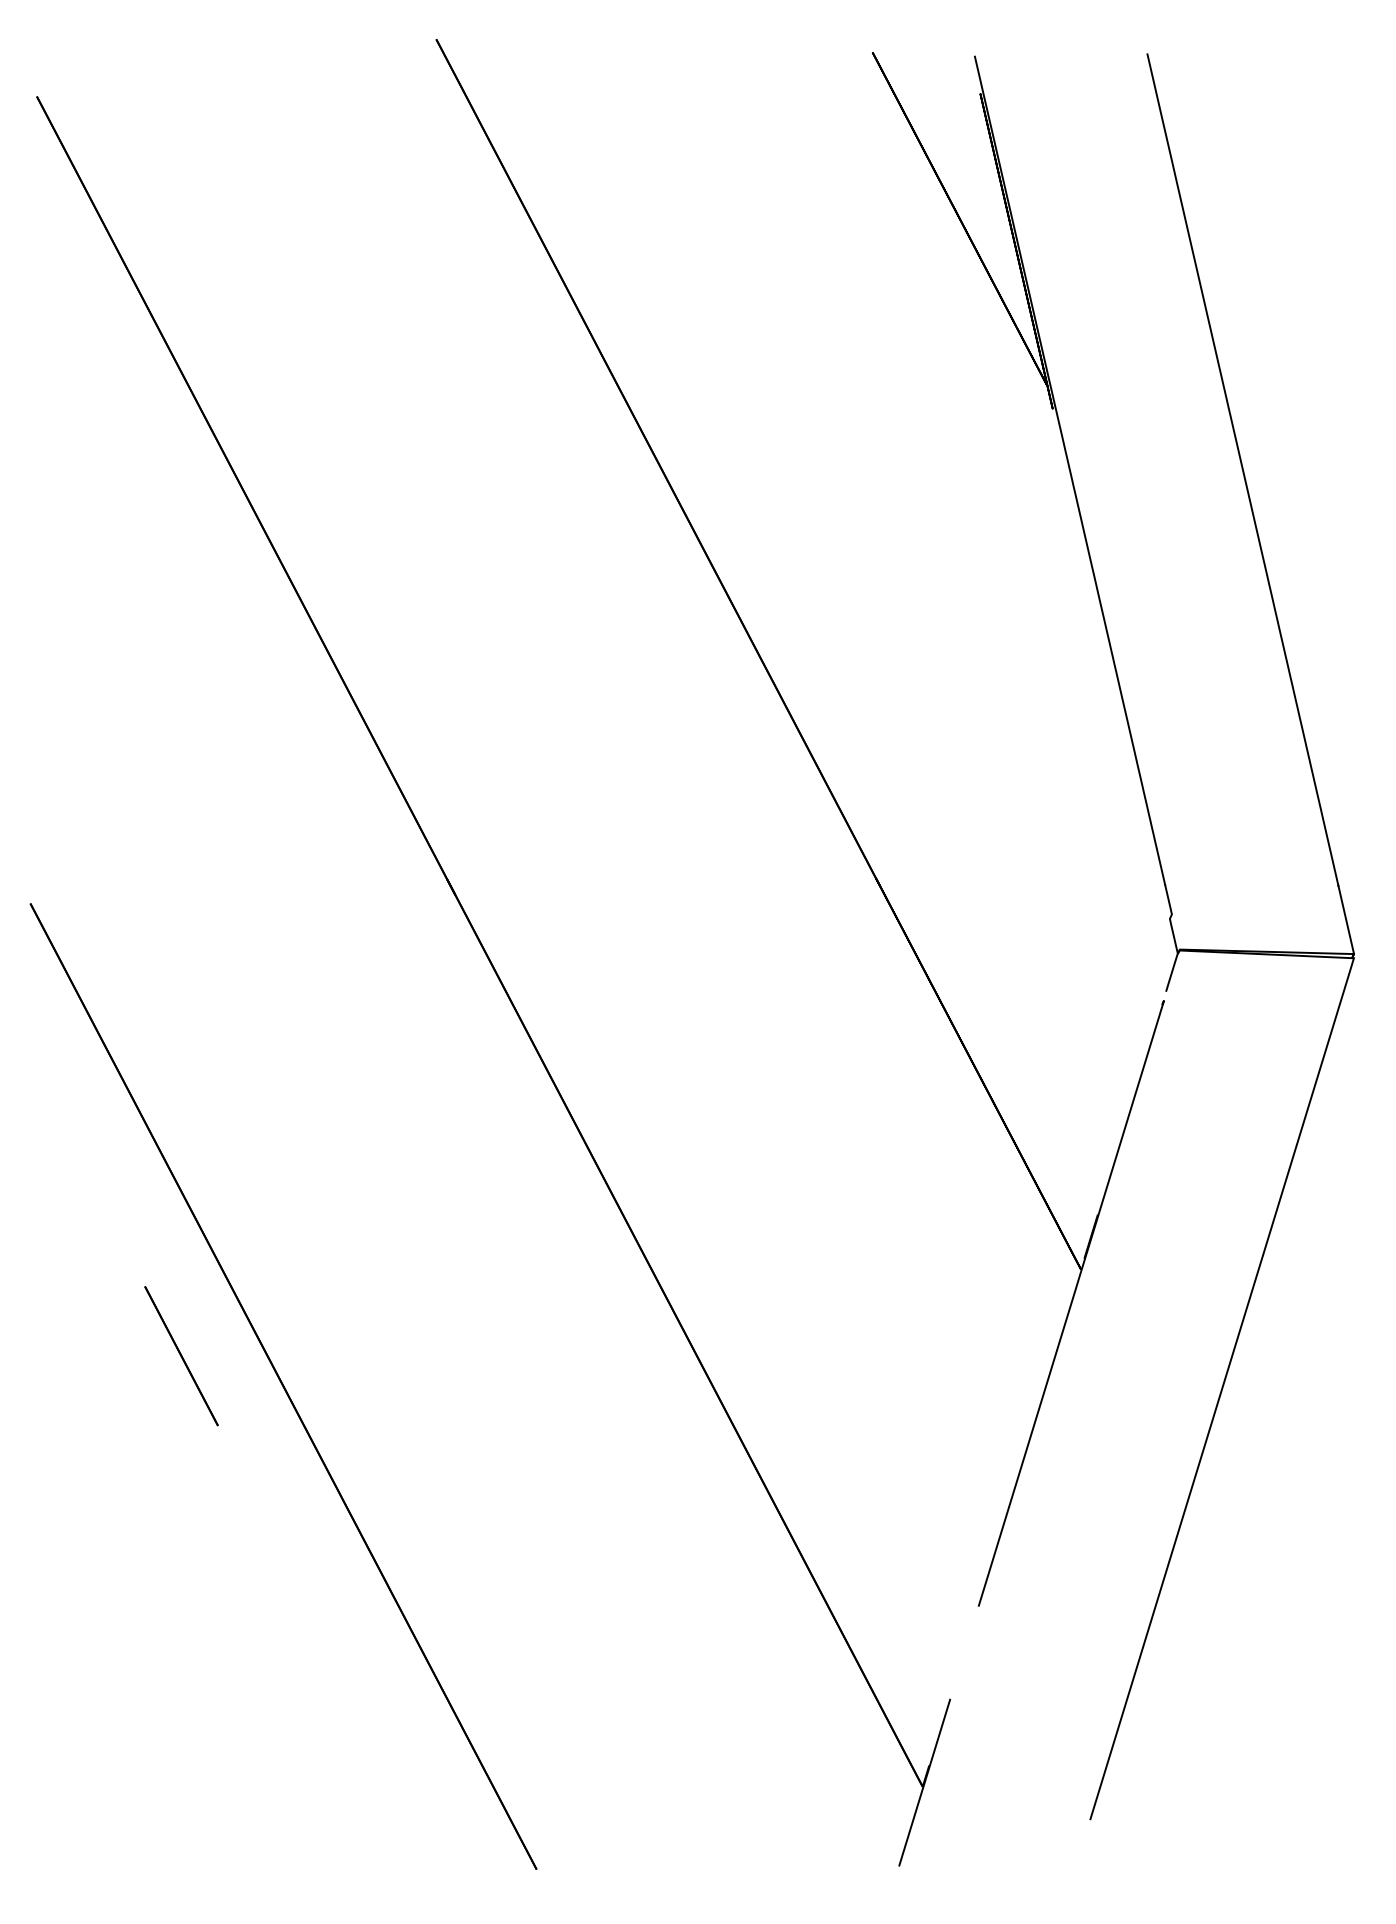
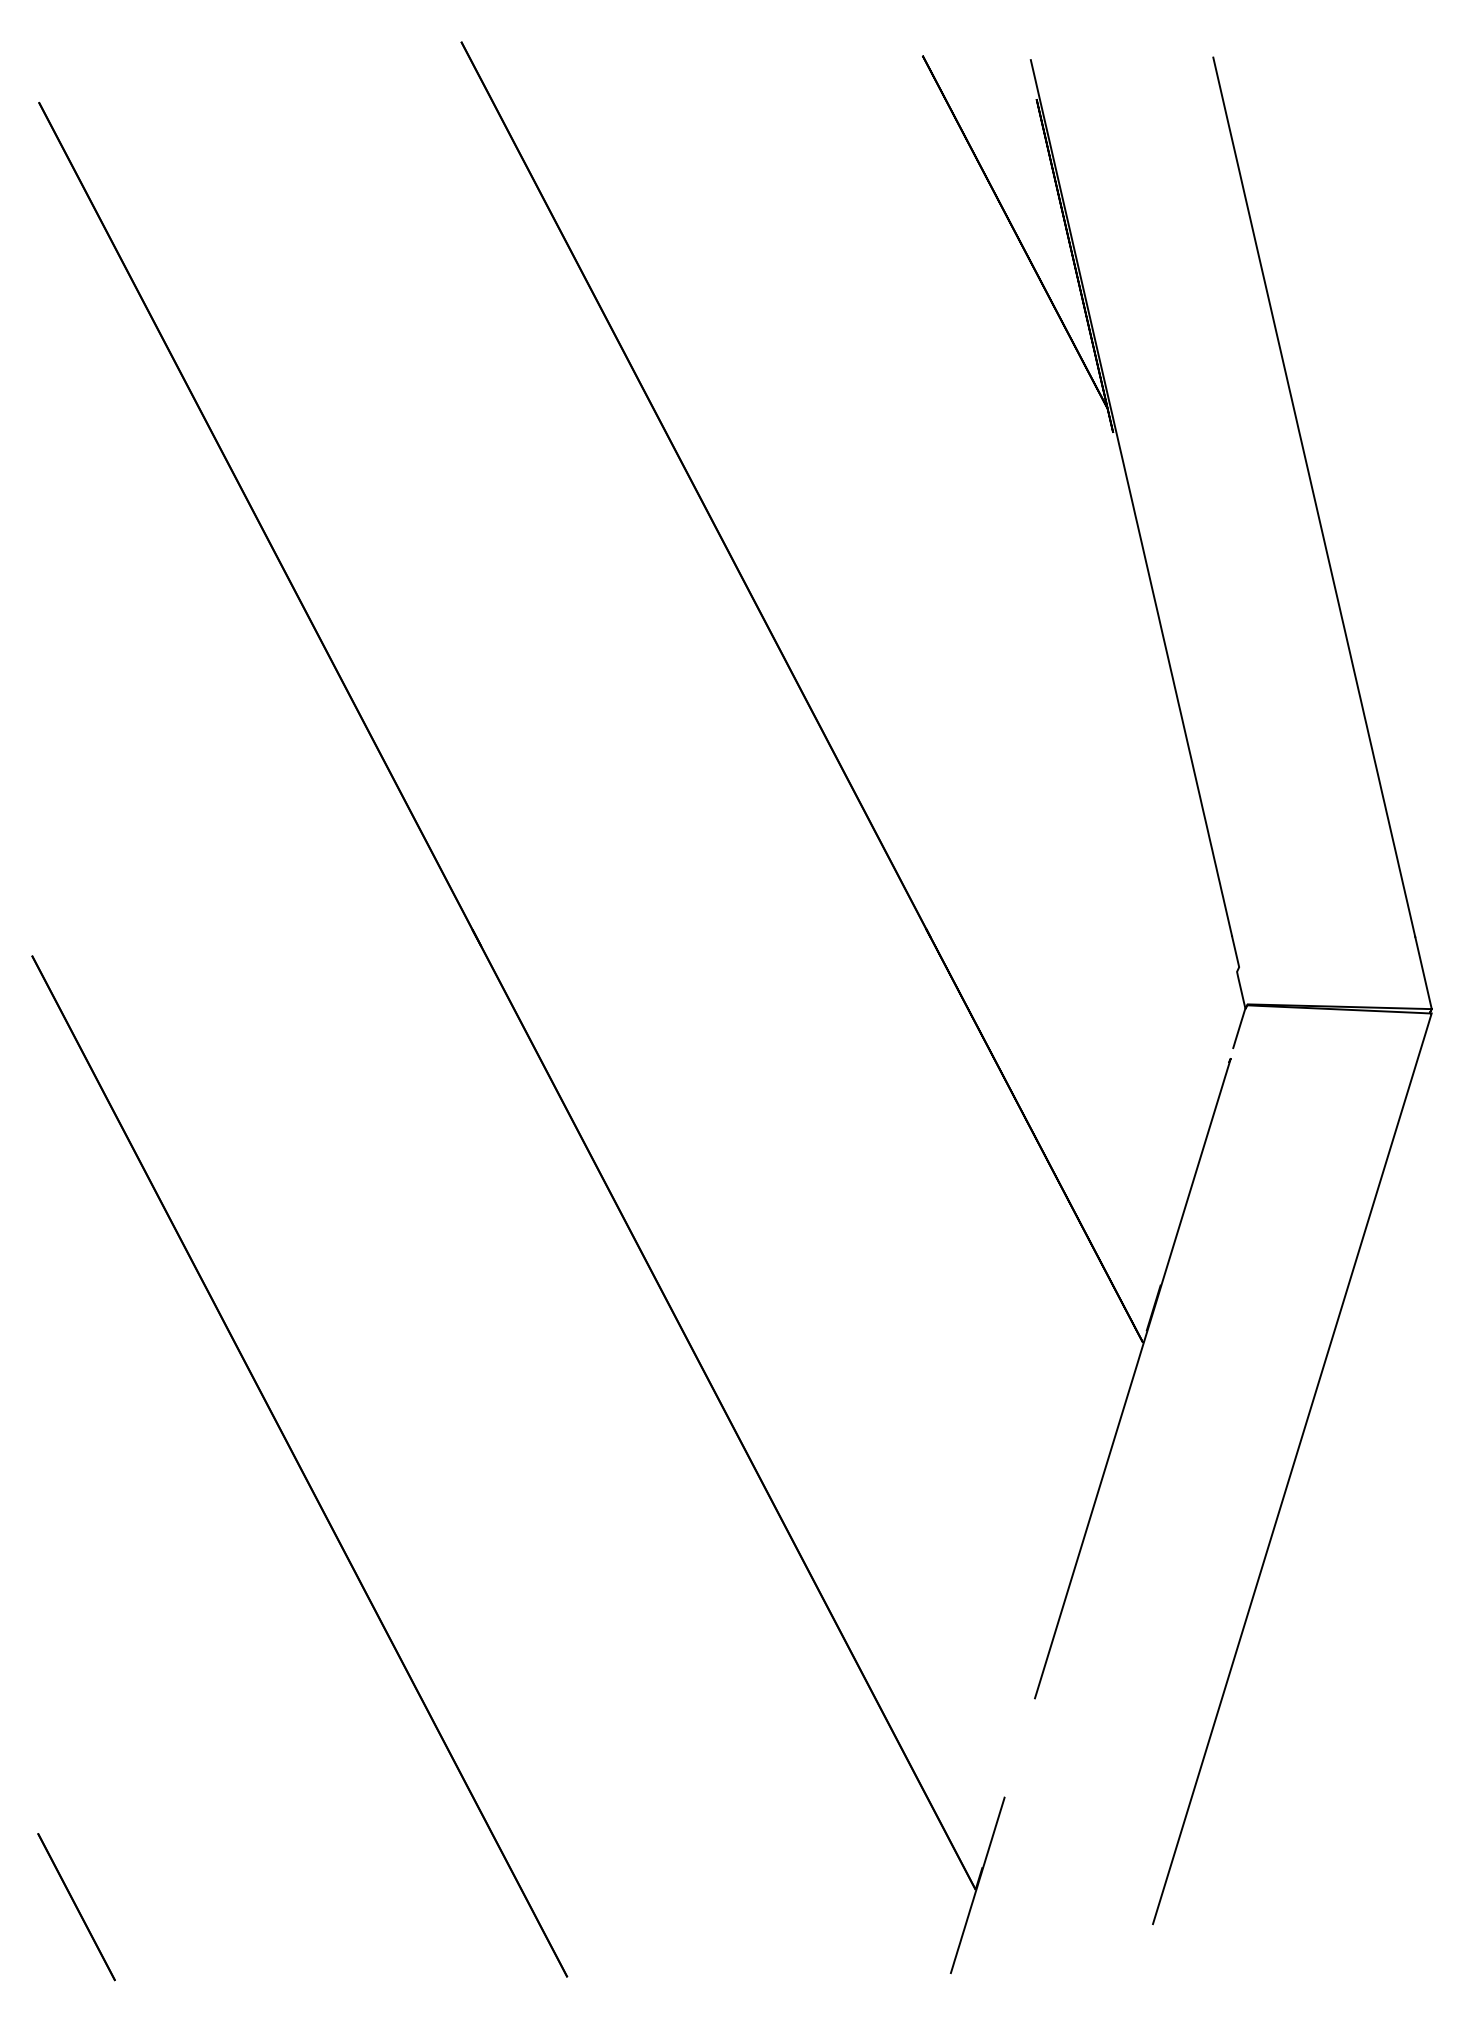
line: (181, 1356) -> (76, 1907), moved

